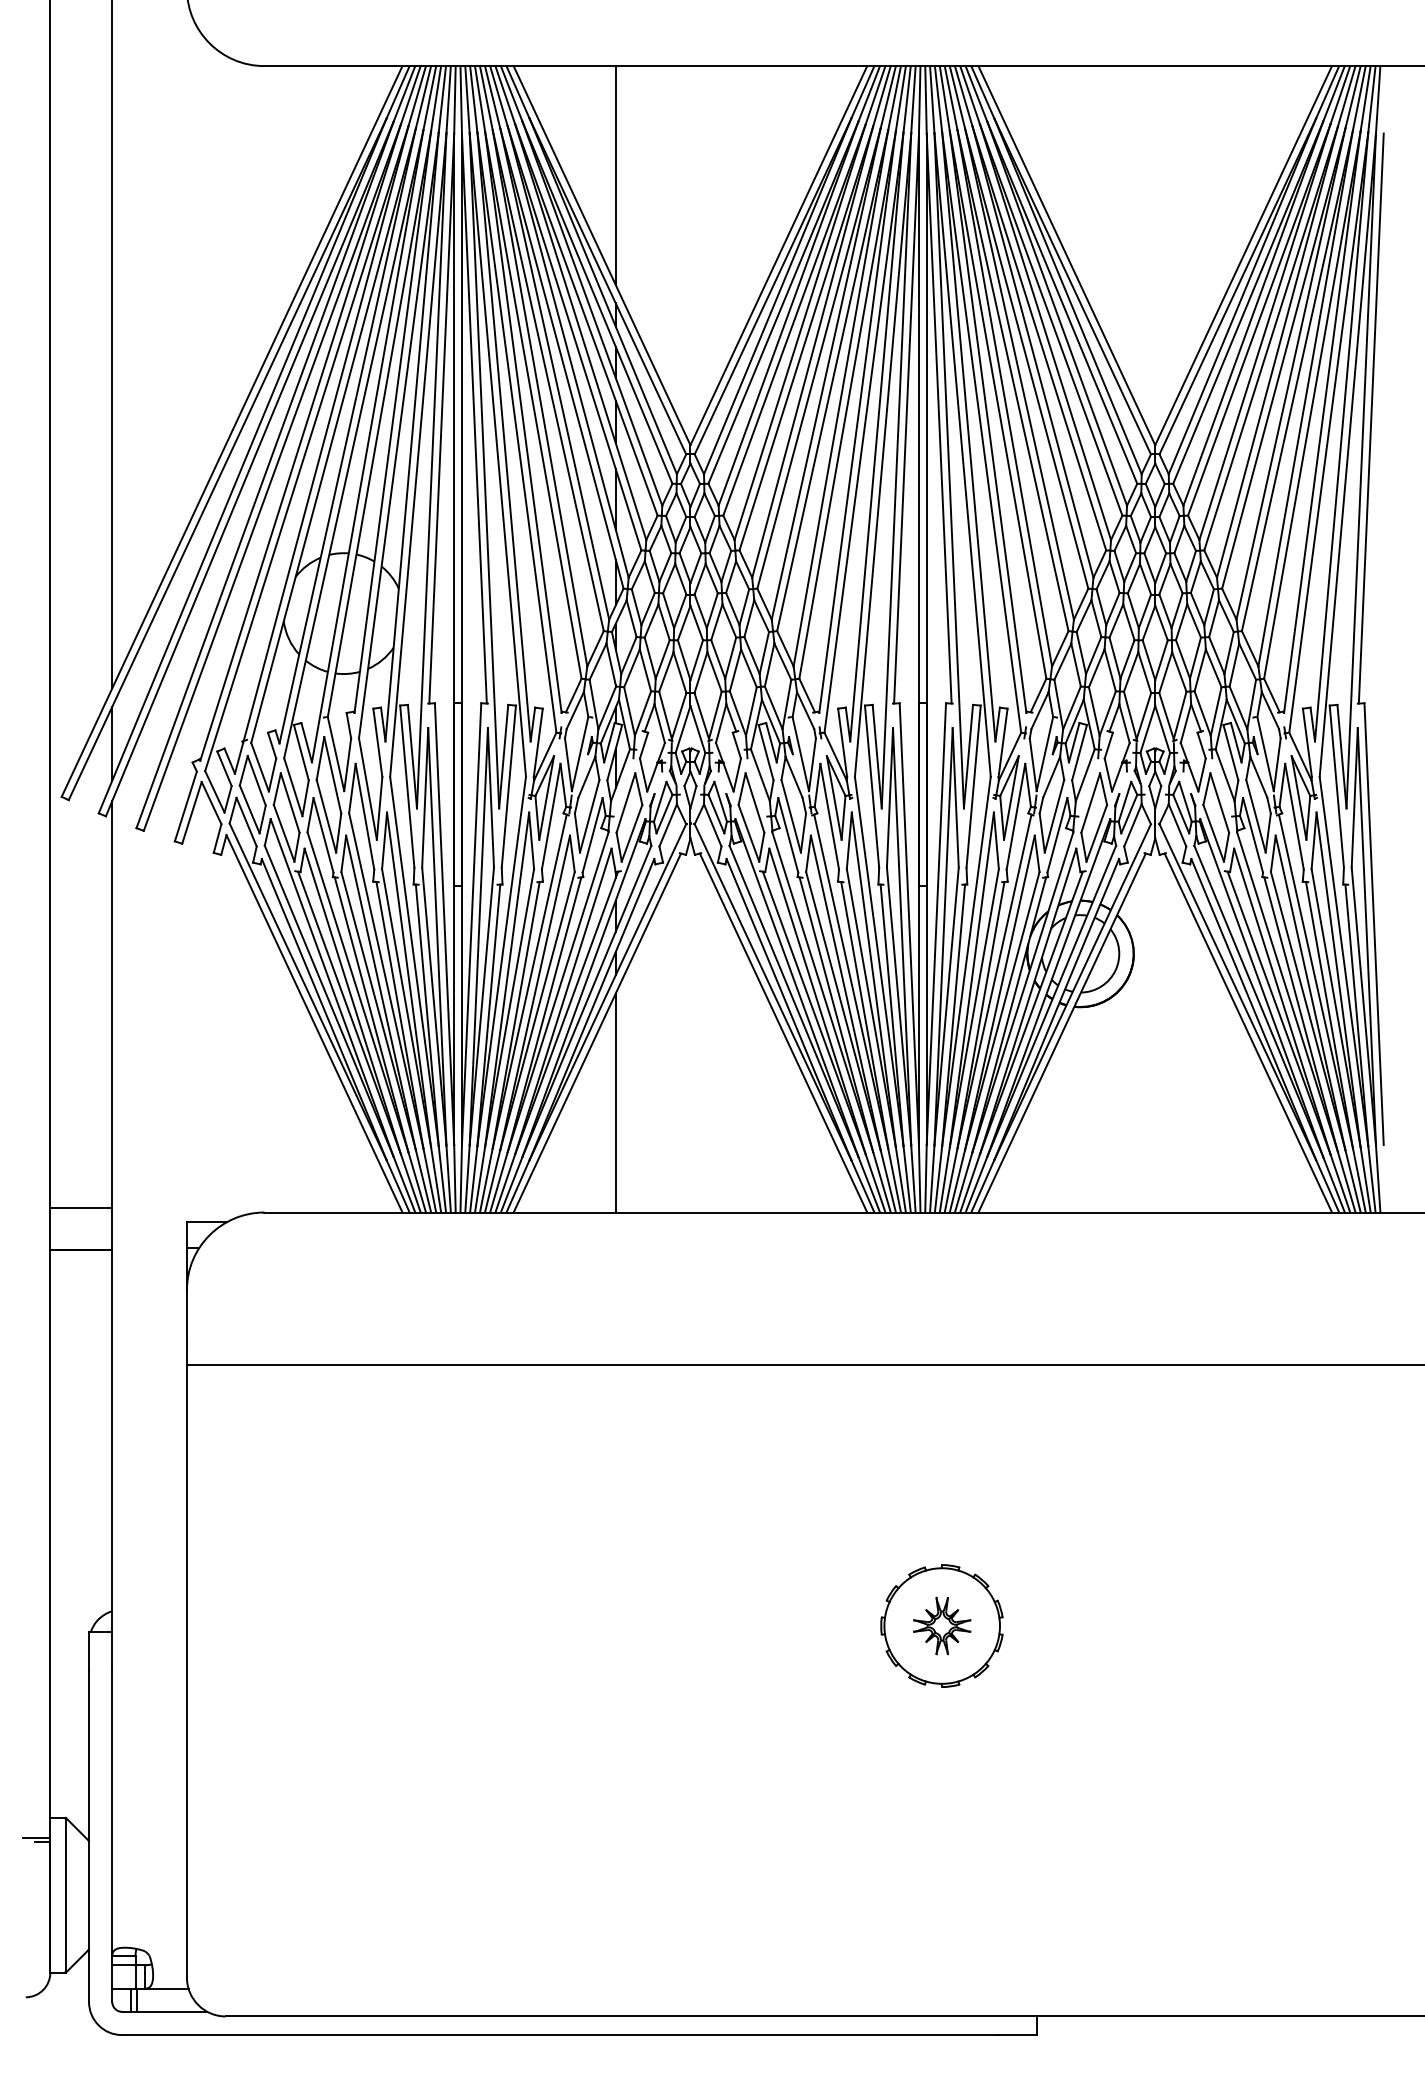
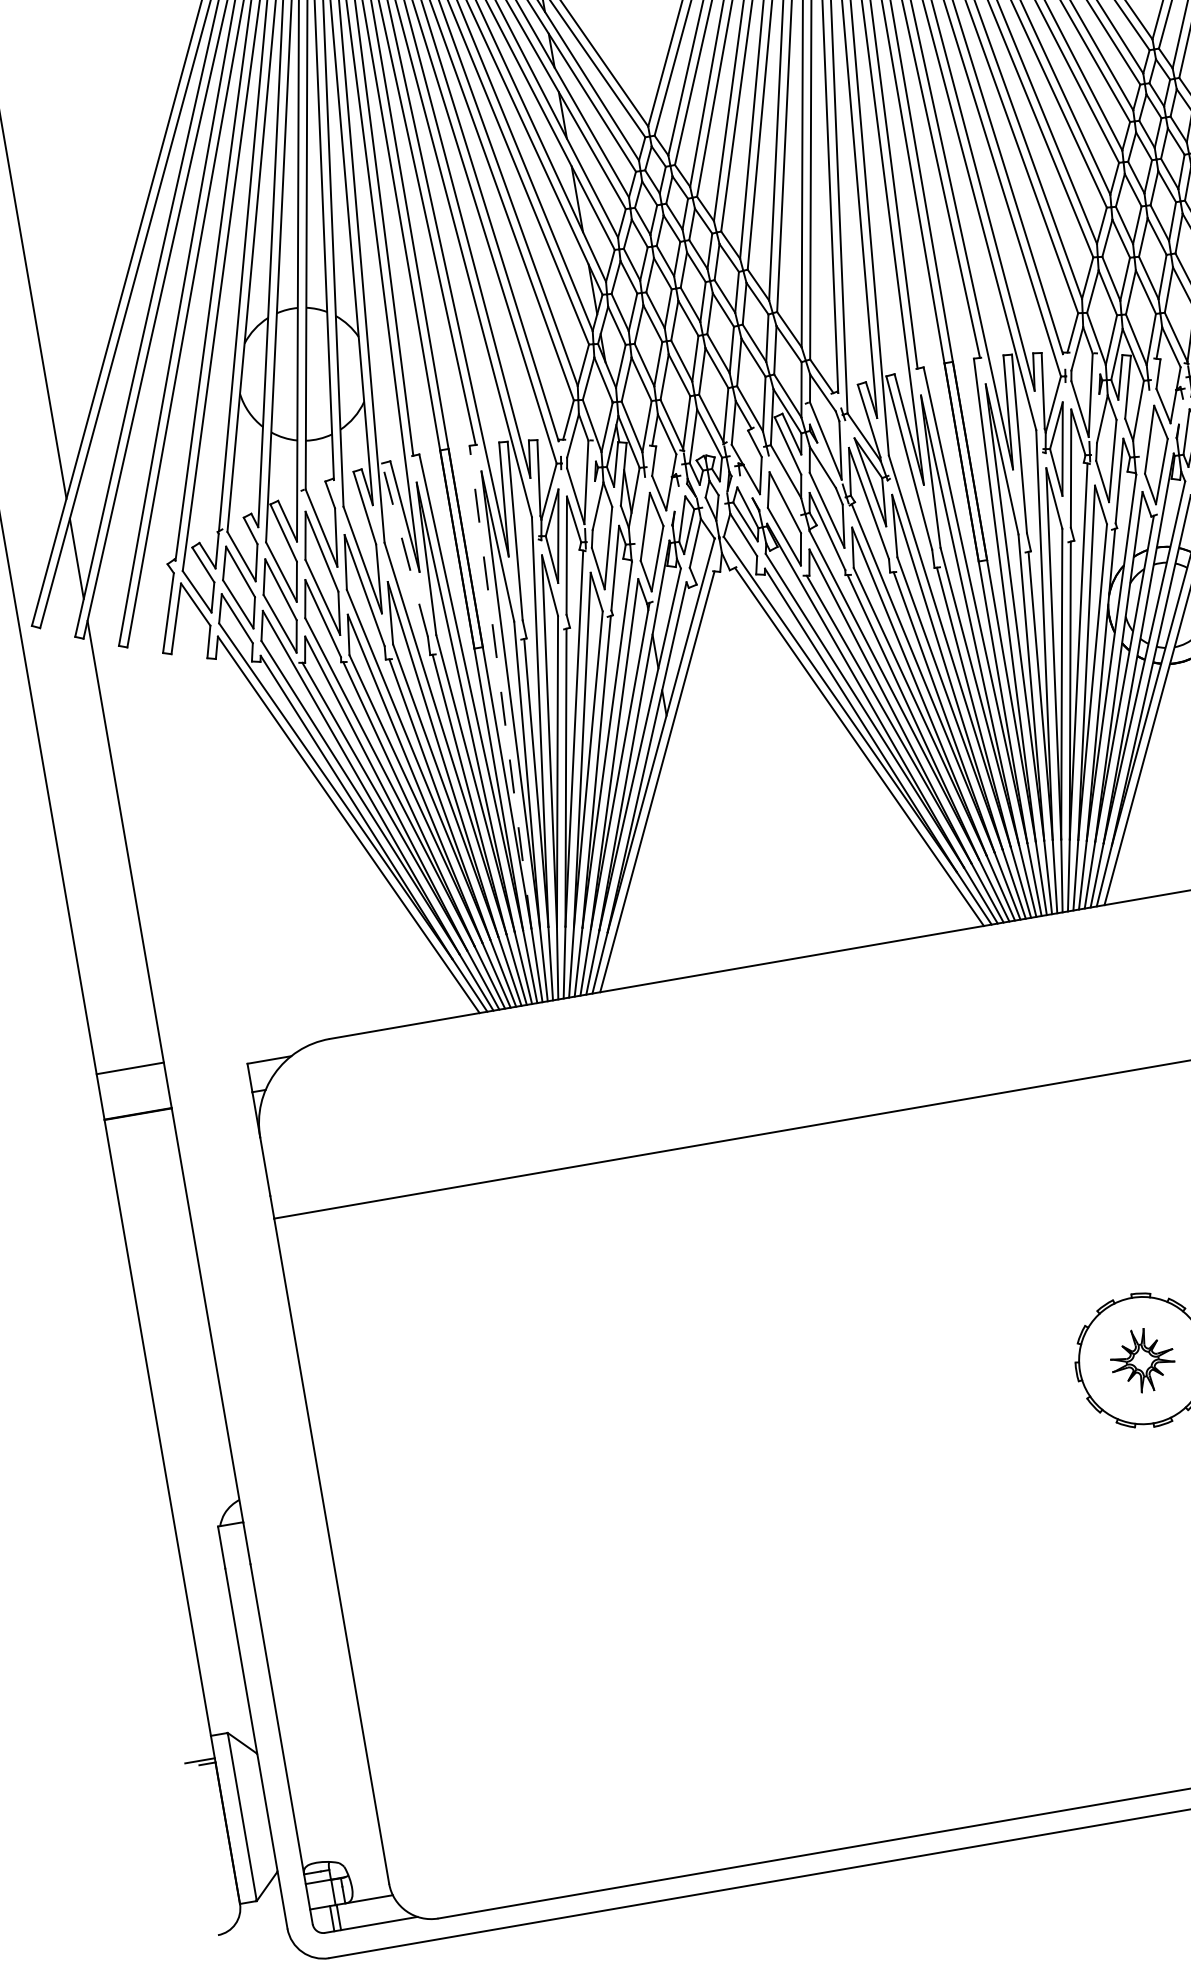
line: (407, 786) -> (405, 549), solid -> dashed
line: (471, 923) -> (500, 686), solid -> dashed
line: (615, 1102) -> (690, 853), removed

